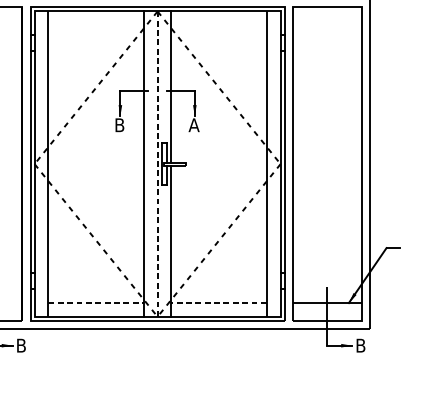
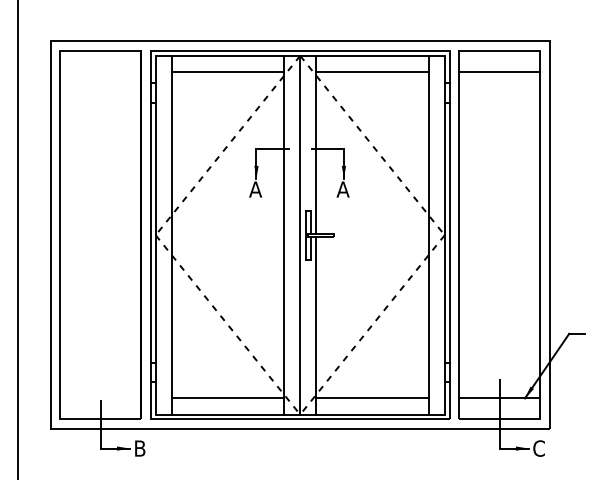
line: (95, 24) -> (227, 71), added
line: (219, 24) -> (372, 71), added
line: (327, 24) -> (499, 71), added
text: (119, 125) -> (255, 189), B -> A
line: (157, 163) -> (300, 234), dashed -> solid
line: (96, 303) -> (228, 398), dashed -> solid
line: (218, 303) -> (371, 398), dashed -> solid
text: (360, 345) -> (538, 448), B -> C

